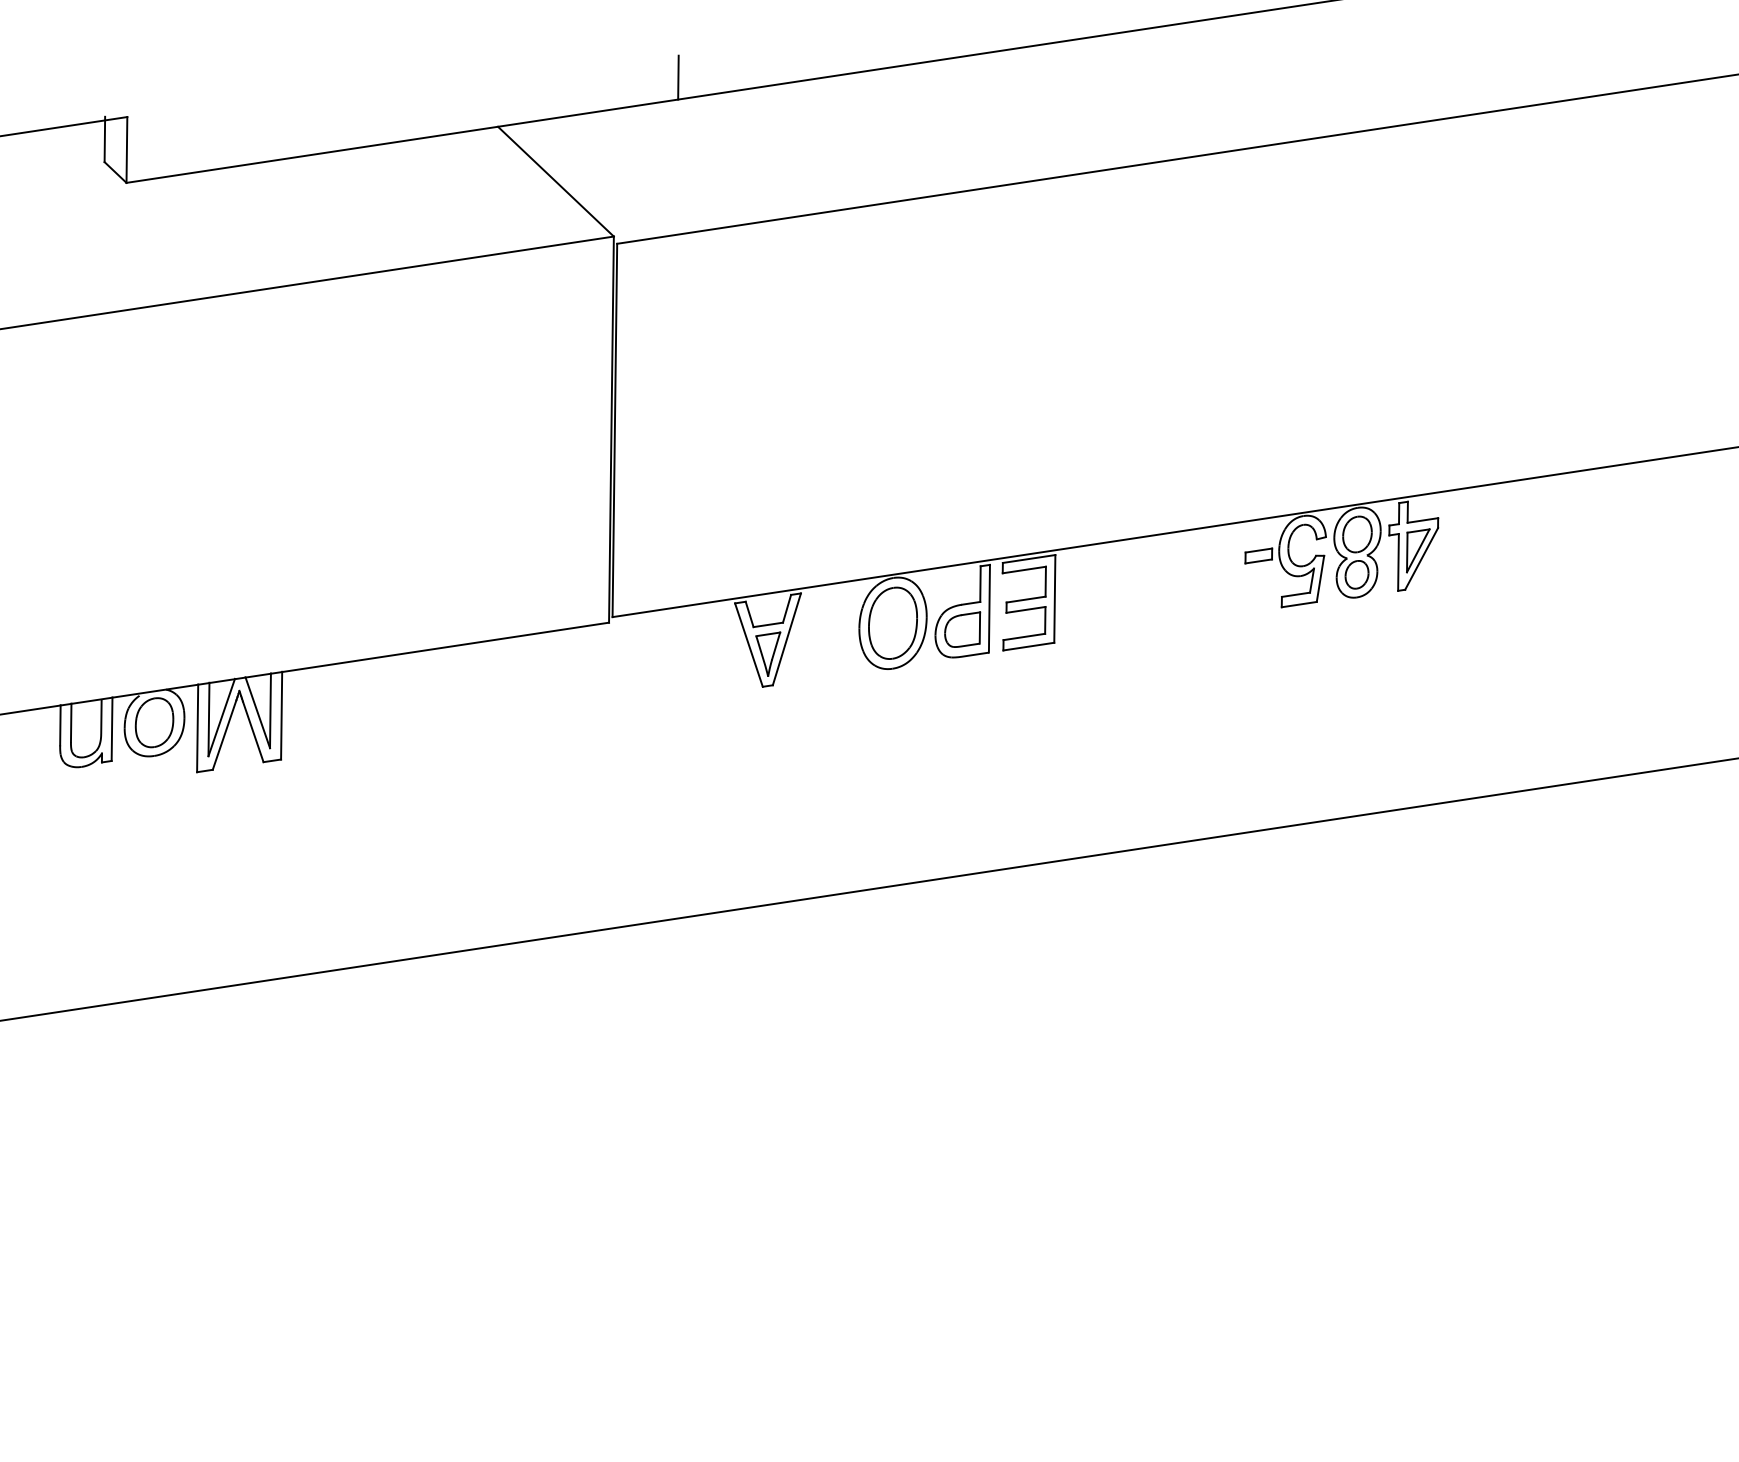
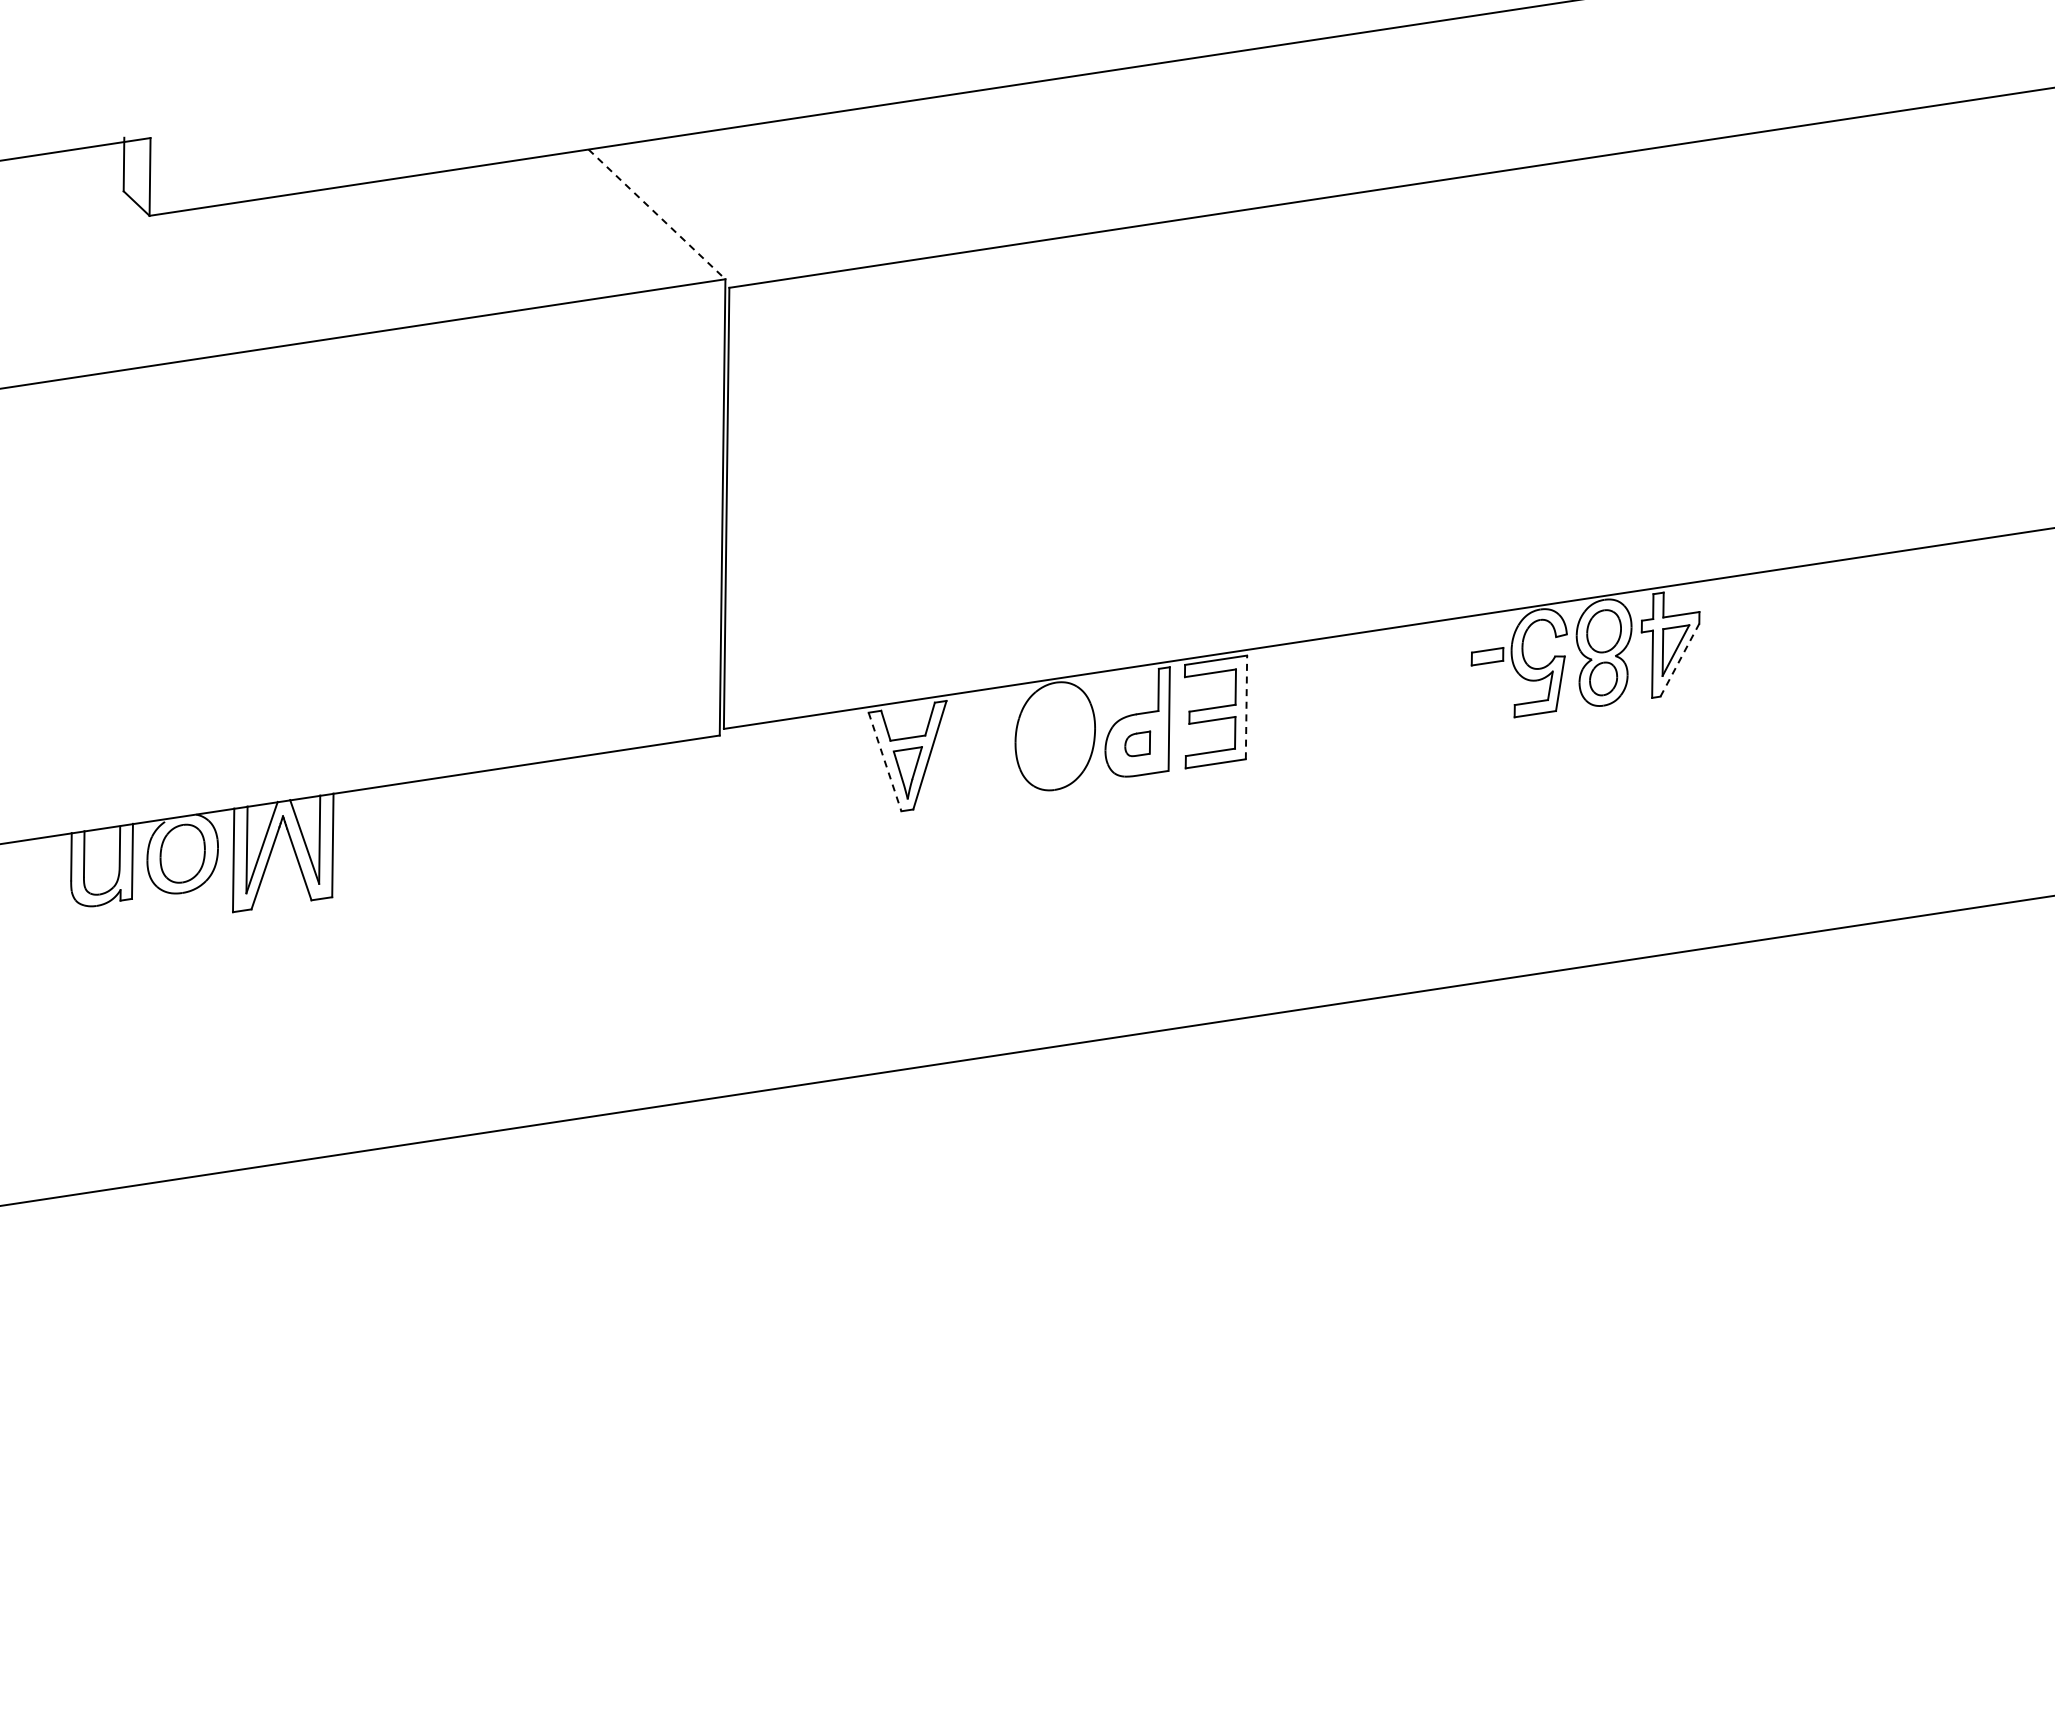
line: (678, 77) -> (801, 91), removed
line: (556, 181) -> (657, 214), solid -> dashed
line: (1422, 558) -> (1680, 659), solid -> dashed
line: (1054, 598) -> (1246, 707), solid -> dashed
part: (893, 623) -> (1055, 736), removed
part: (962, 629) -> (1137, 743), size x0.6
line: (749, 645) -> (885, 762), solid -> dashed

